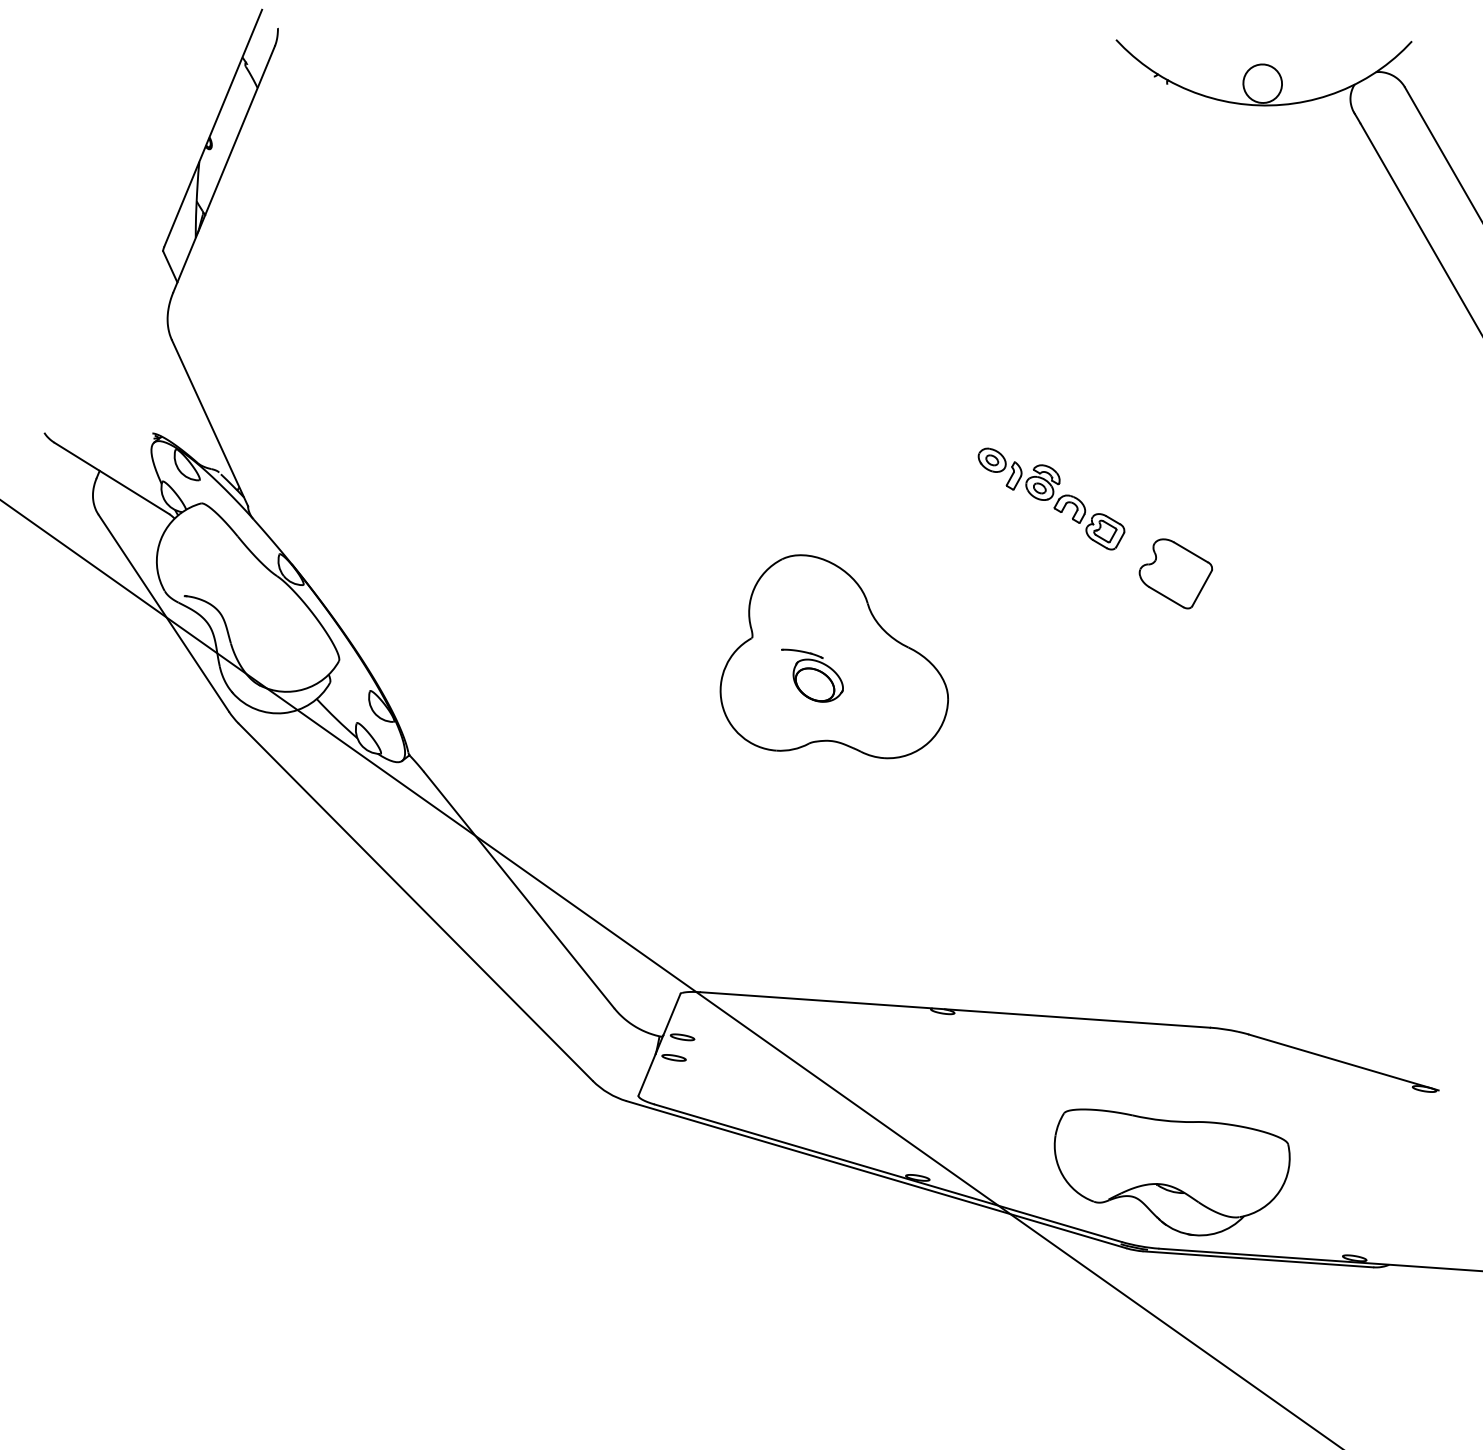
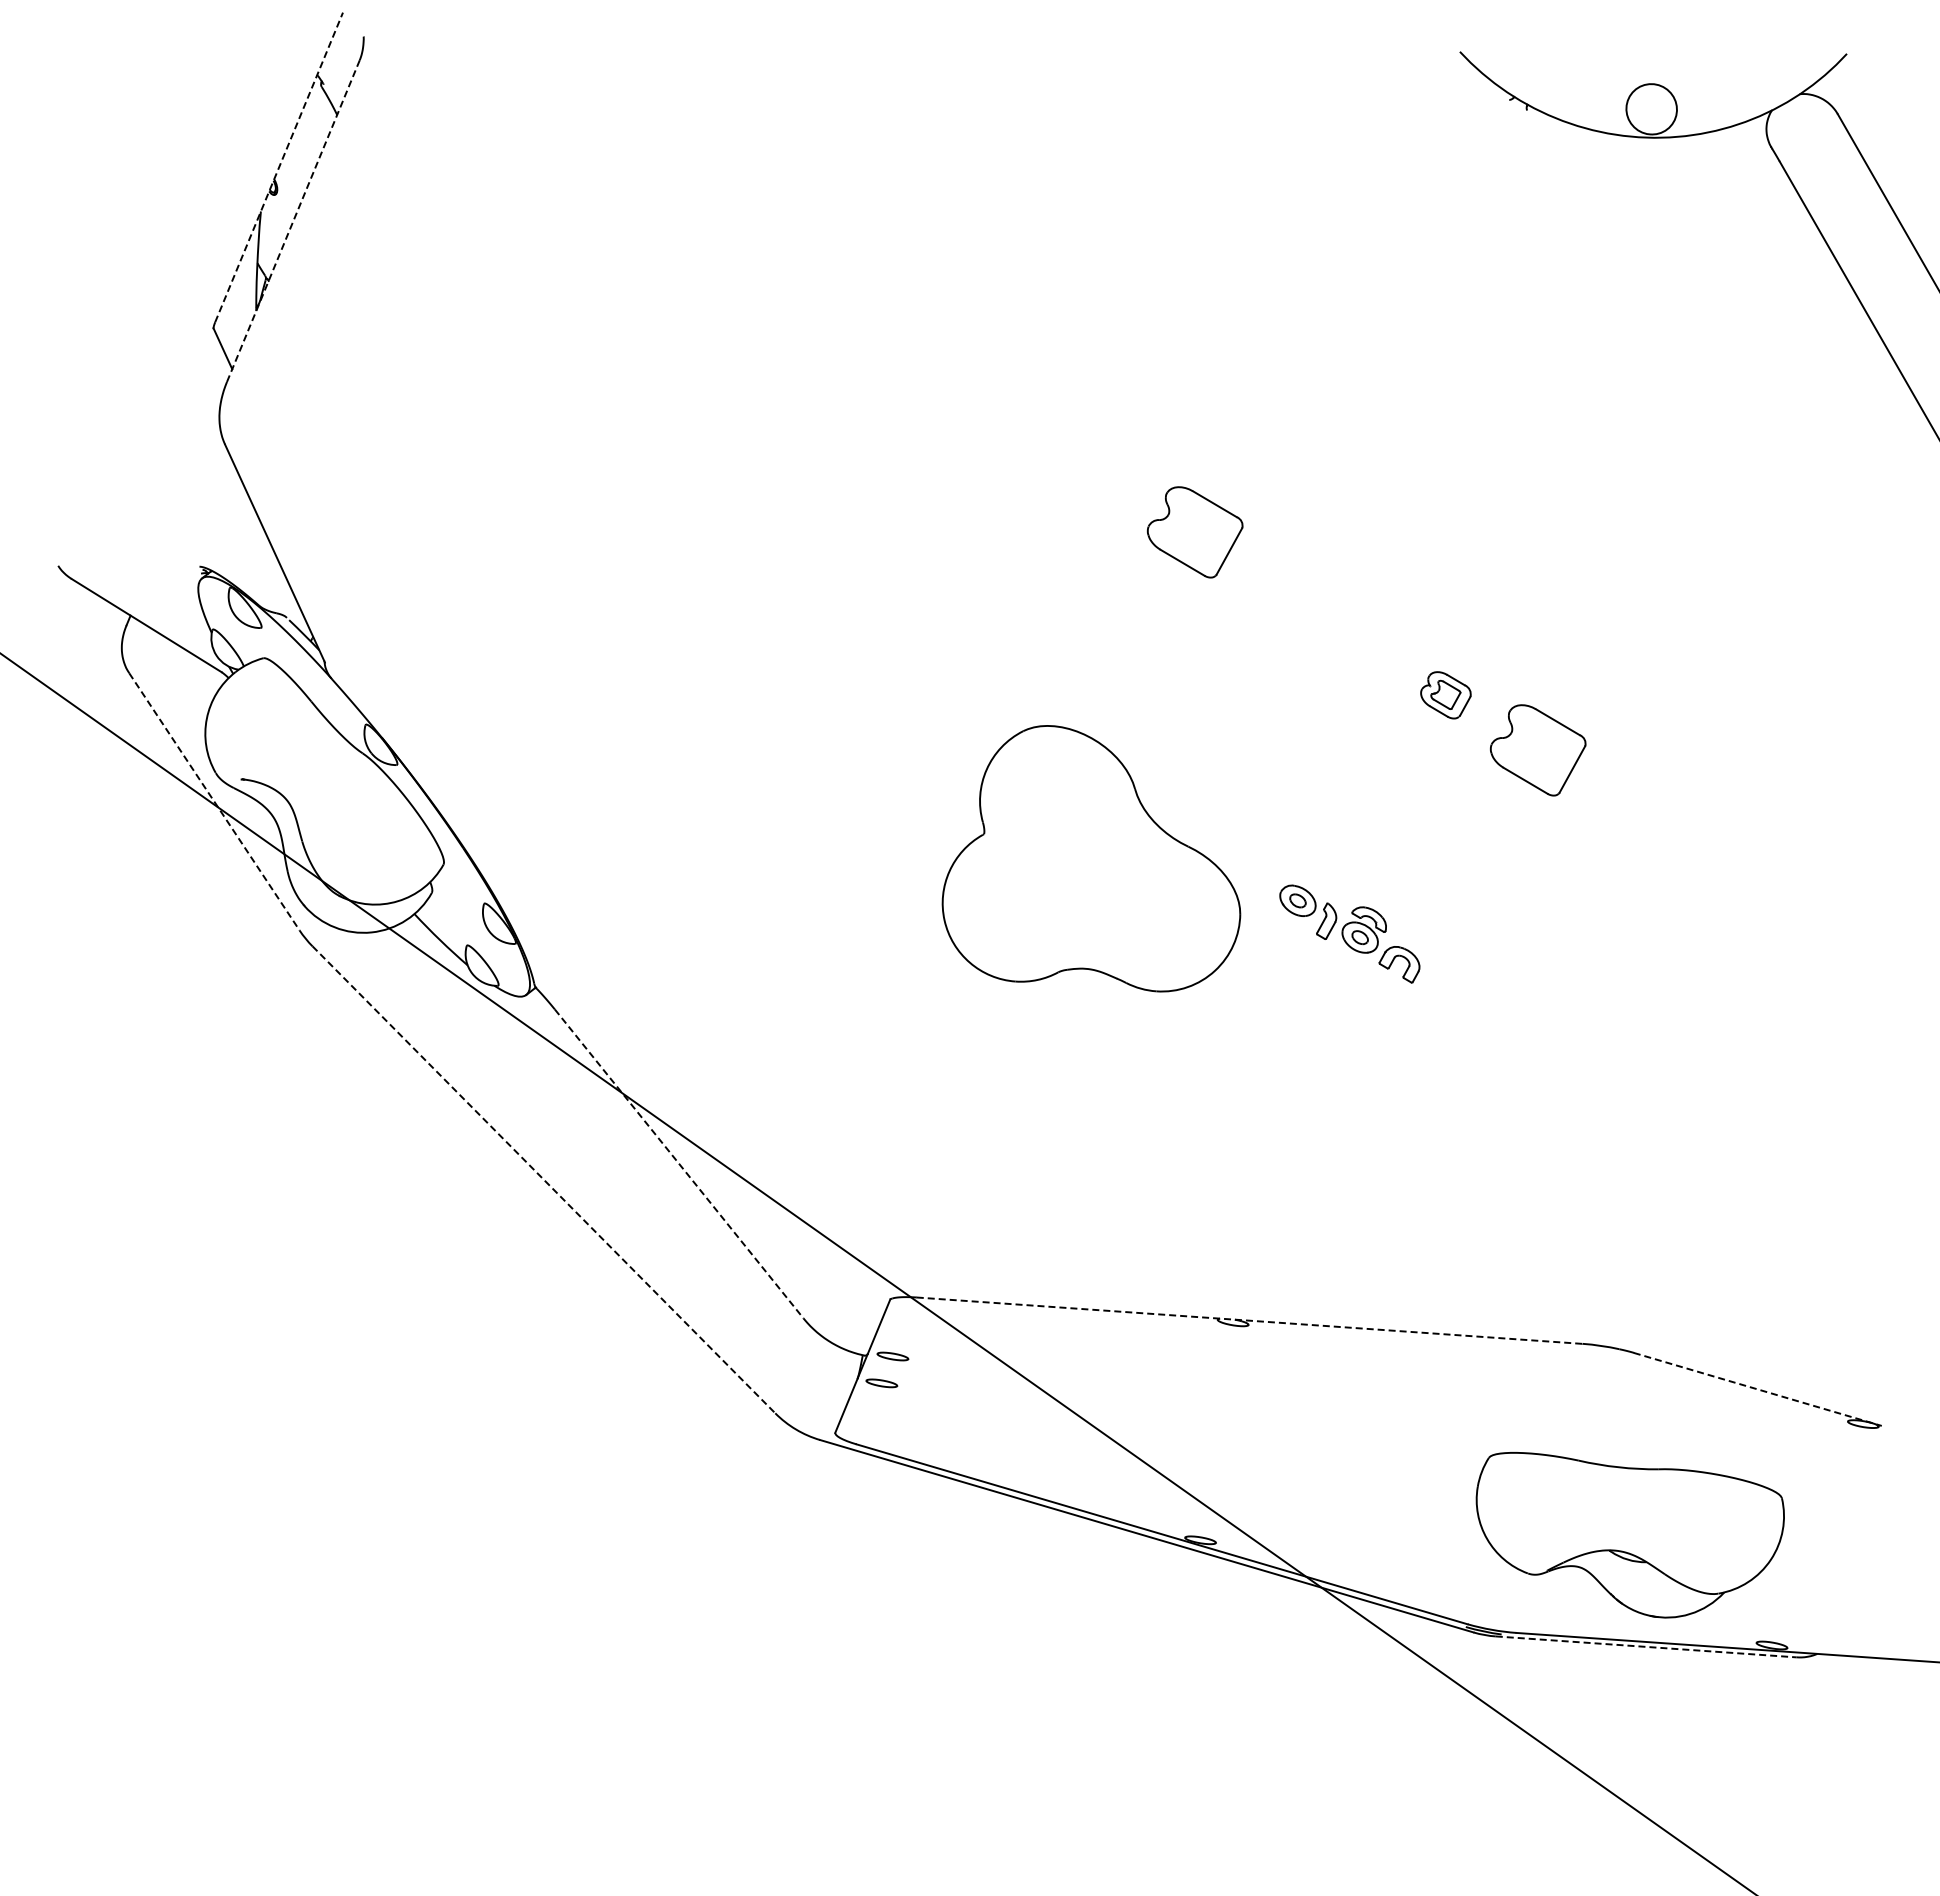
line: (213, 127) -> (279, 166), solid -> dashed
line: (224, 169) -> (293, 221), solid -> dashed
part: (913, 407) -> (1195, 532), added
part: (1031, 485) -> (1349, 933), moved
line: (163, 613) -> (214, 802), solid -> dashed
part: (812, 675) -> (1062, 883), removed
line: (519, 890) -> (679, 1164), solid -> dashed
line: (415, 902) -> (543, 1179), solid -> dashed
line: (955, 1009) -> (1249, 1320), solid -> dashed
line: (1344, 1062) -> (1758, 1389), solid -> dashed
part: (1171, 1172) -> (1629, 1535), moved
line: (1258, 1259) -> (1646, 1646), solid -> dashed

